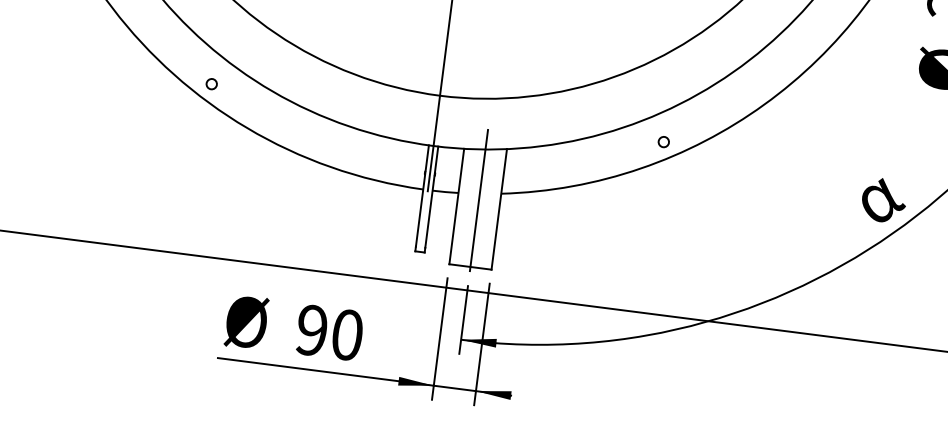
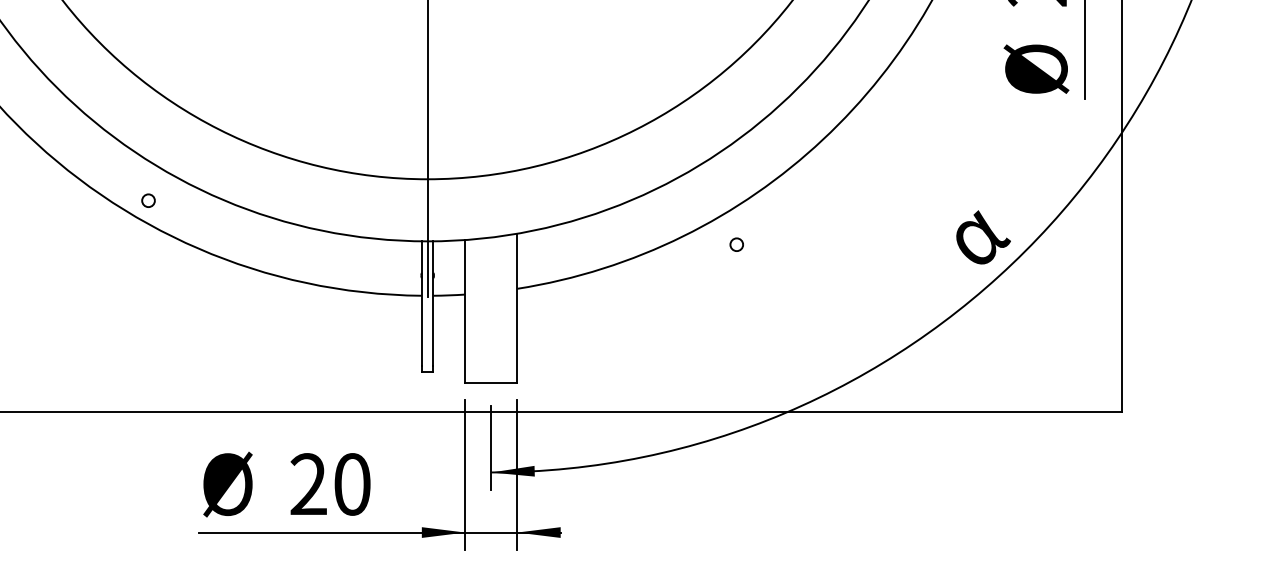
circle: (663, 141) -> (736, 244), moved
line: (479, 200) -> (491, 300), removed
text: (311, 330) -> (308, 484), 90 -> 20

